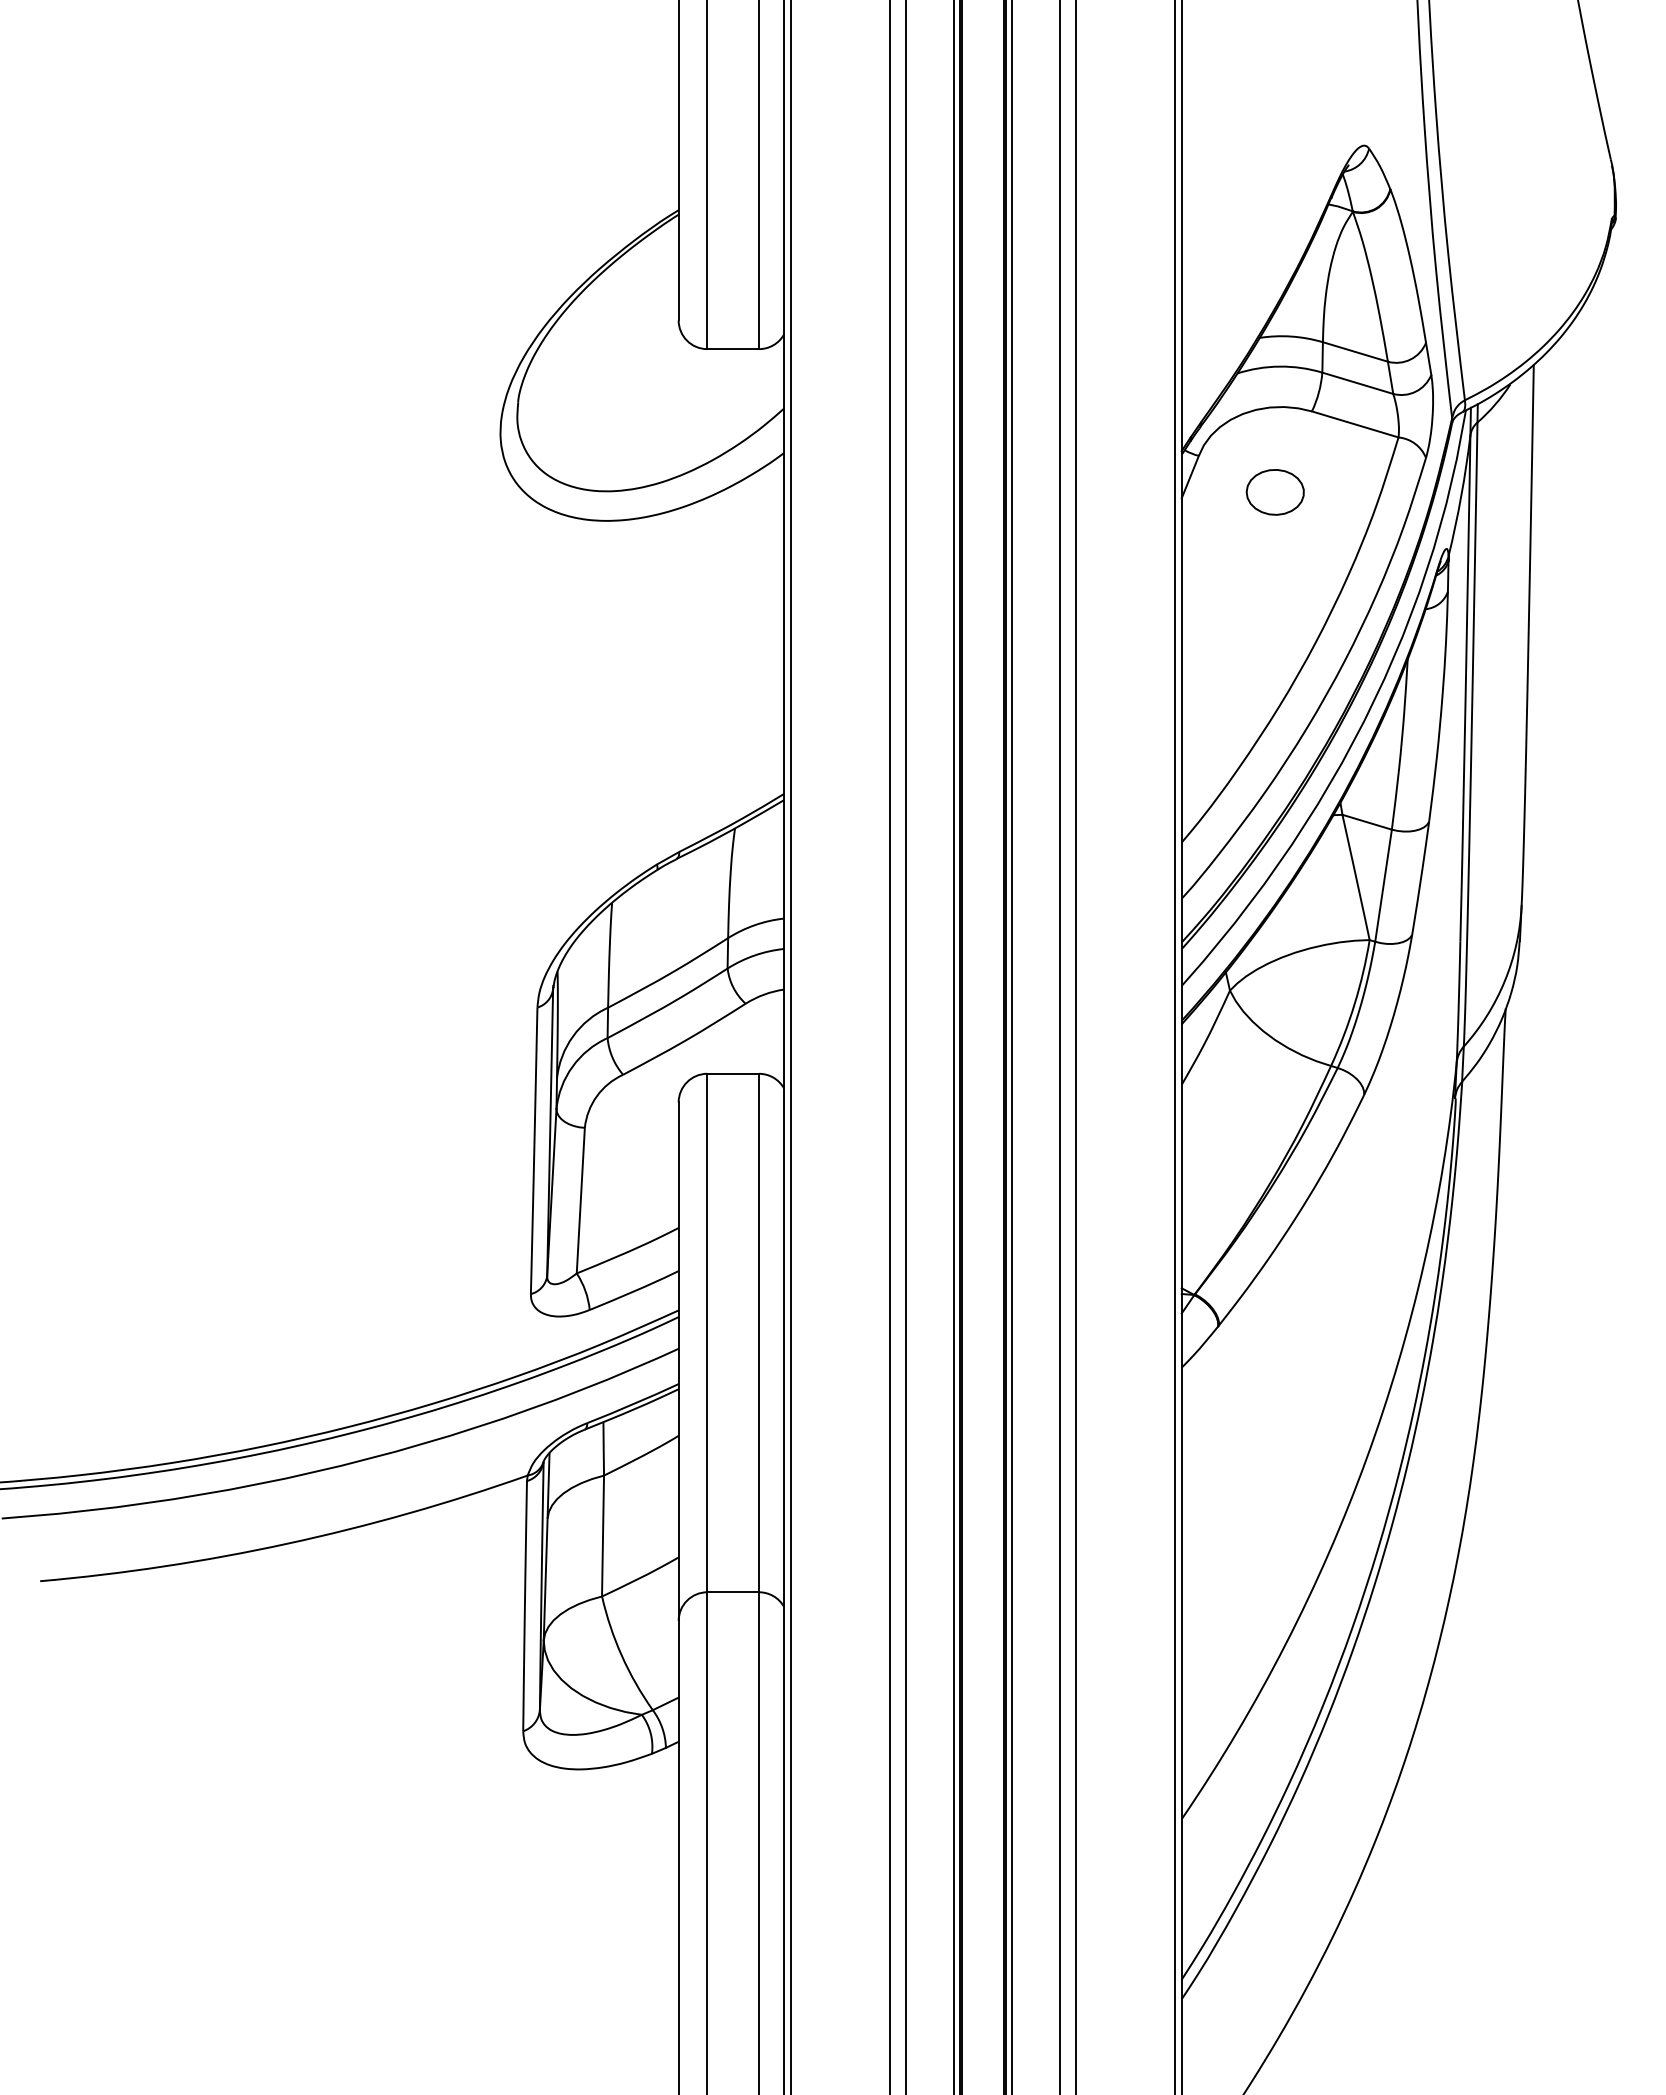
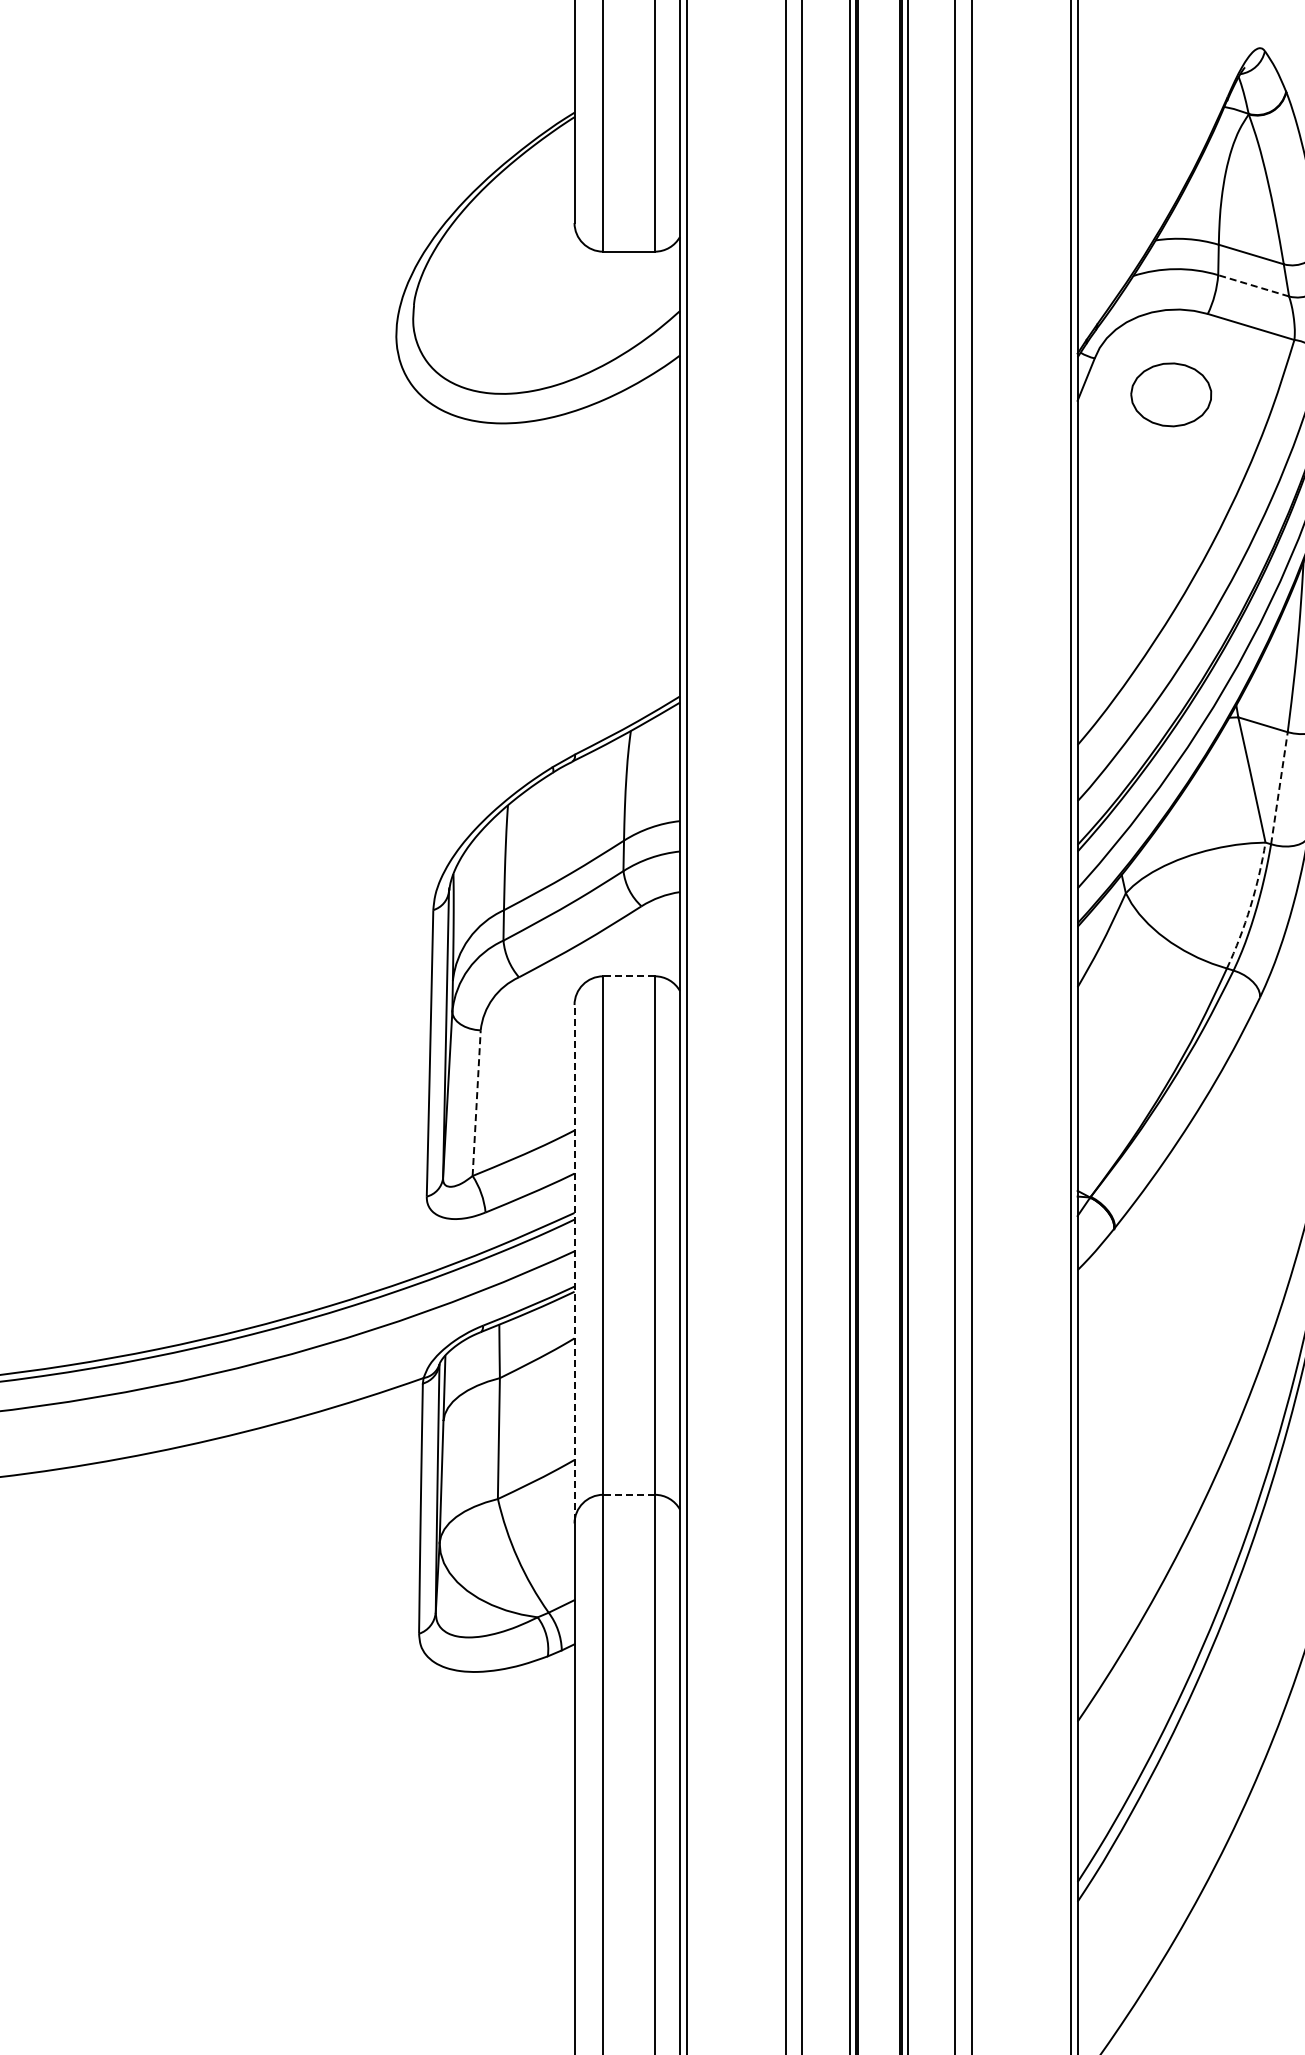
line: (1357, 383) -> (1253, 286), solid -> dashed
part: (1274, 492) -> (1170, 395), size x1.4
line: (1383, 885) -> (1279, 788), solid -> dashed
arc: (1354, 1004) -> (1250, 907), solid -> dashed
line: (733, 1073) -> (629, 976), solid -> dashed
line: (580, 1200) -> (476, 1103), solid -> dashed
line: (678, 1360) -> (574, 1263), solid -> dashed
line: (733, 1592) -> (629, 1495), solid -> dashed

